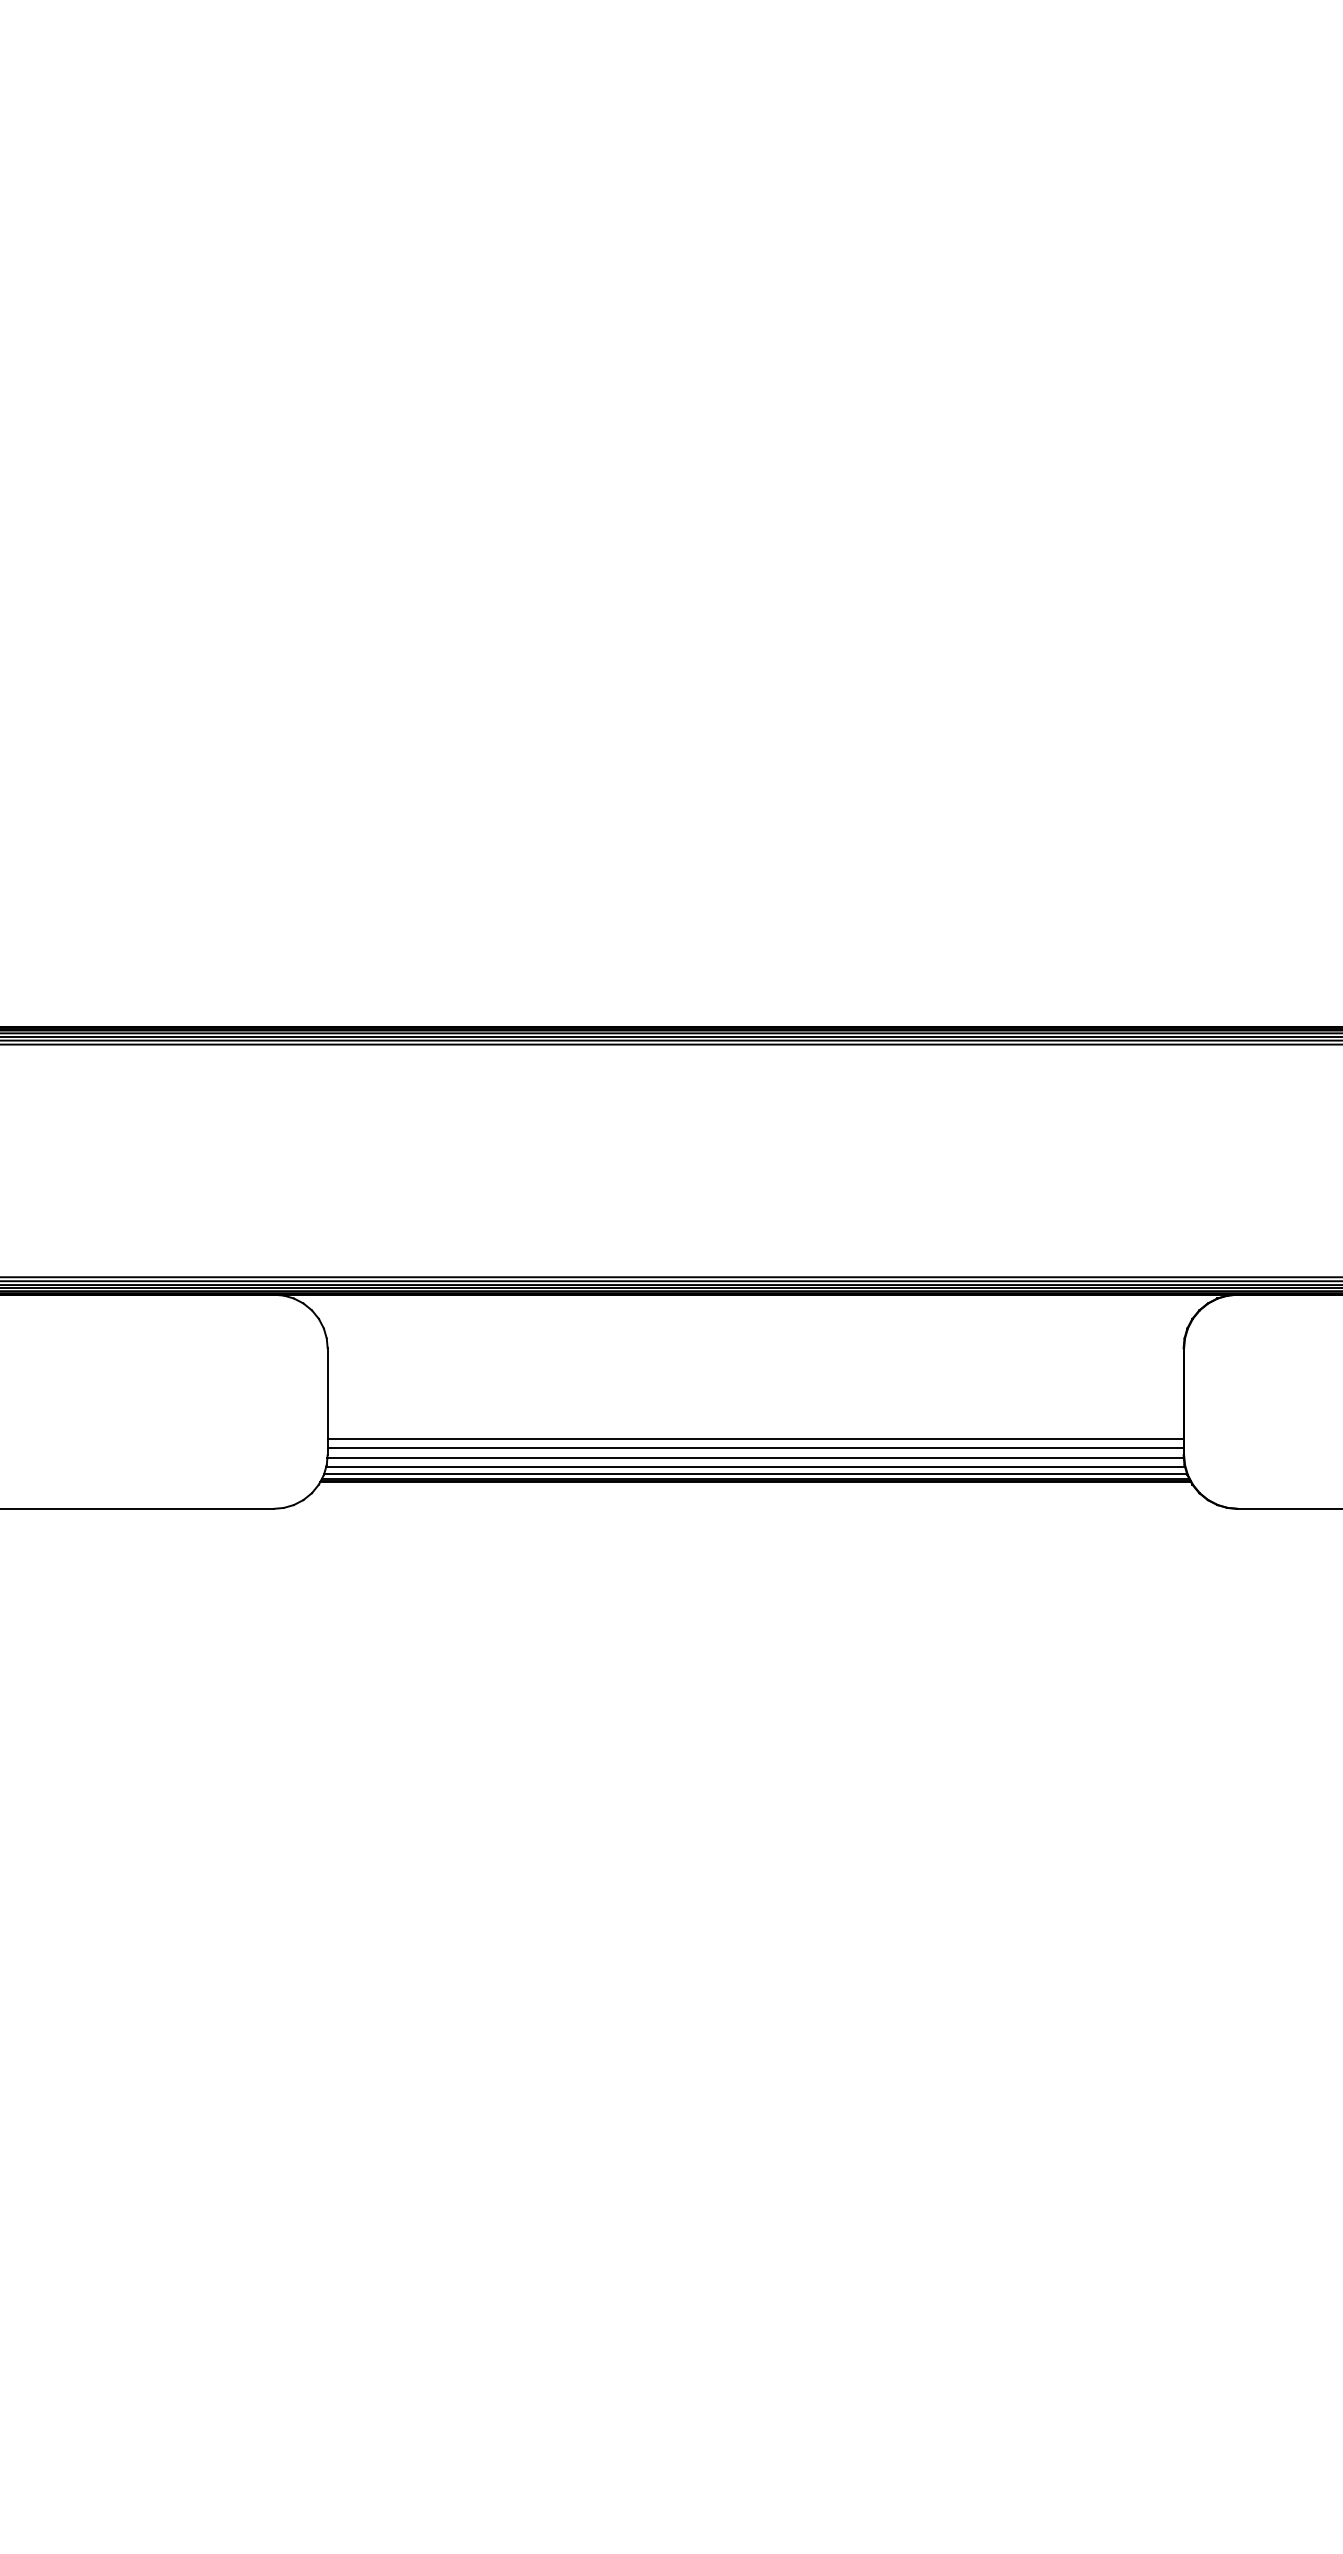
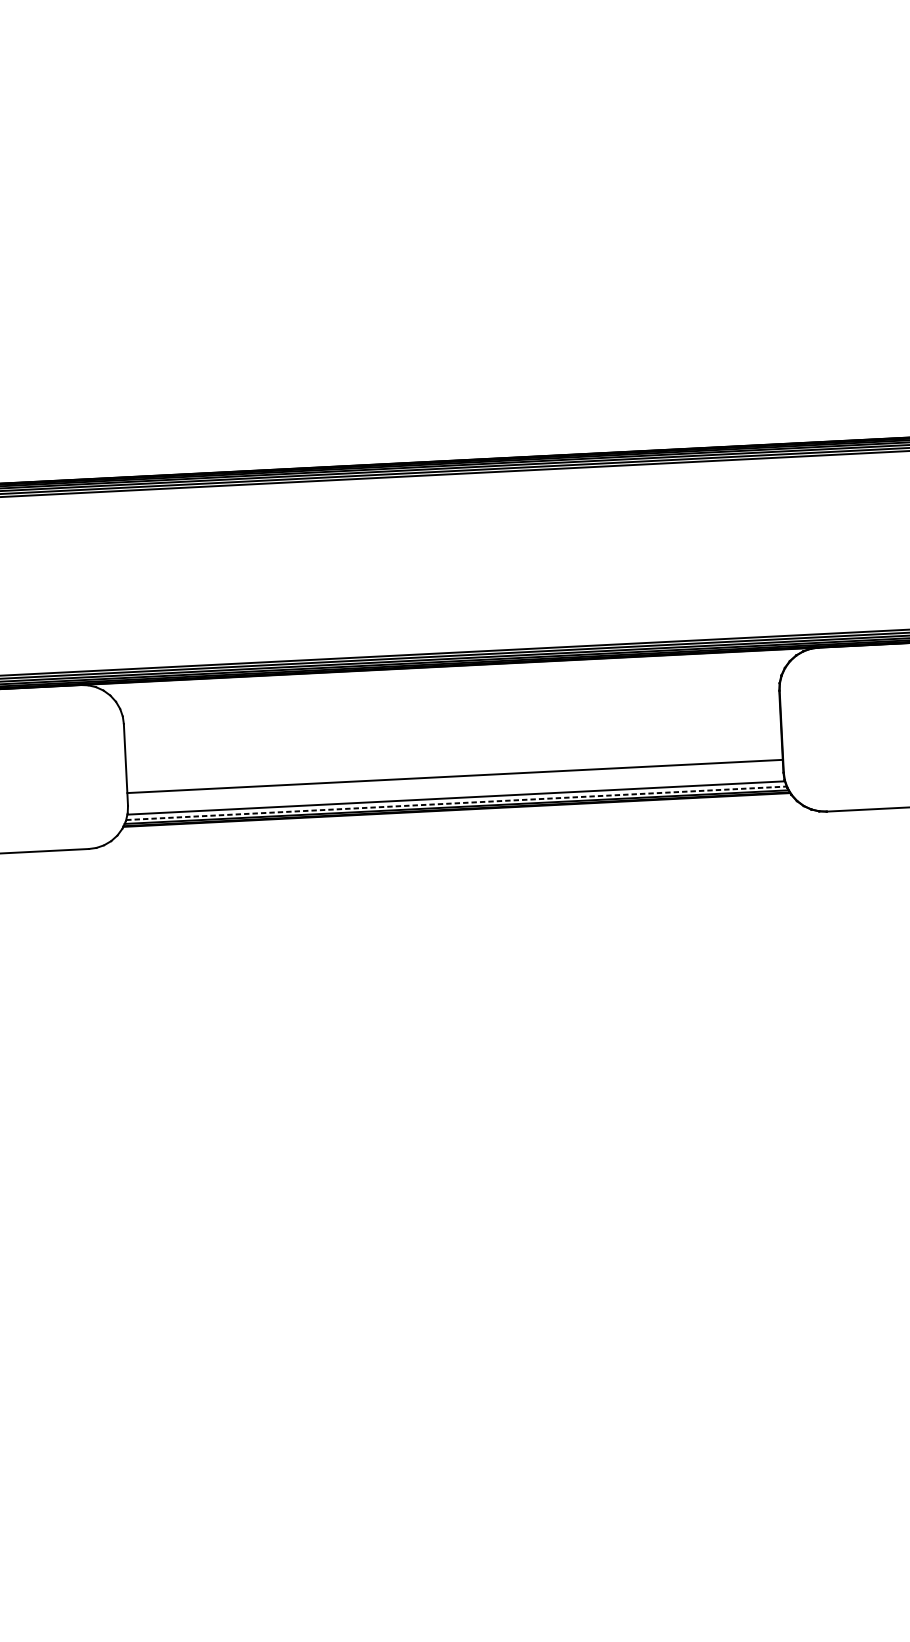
line: (755, 1448) -> (455, 784), removed
line: (755, 1458) -> (455, 791), removed
line: (756, 1473) -> (457, 803), solid -> dashed

